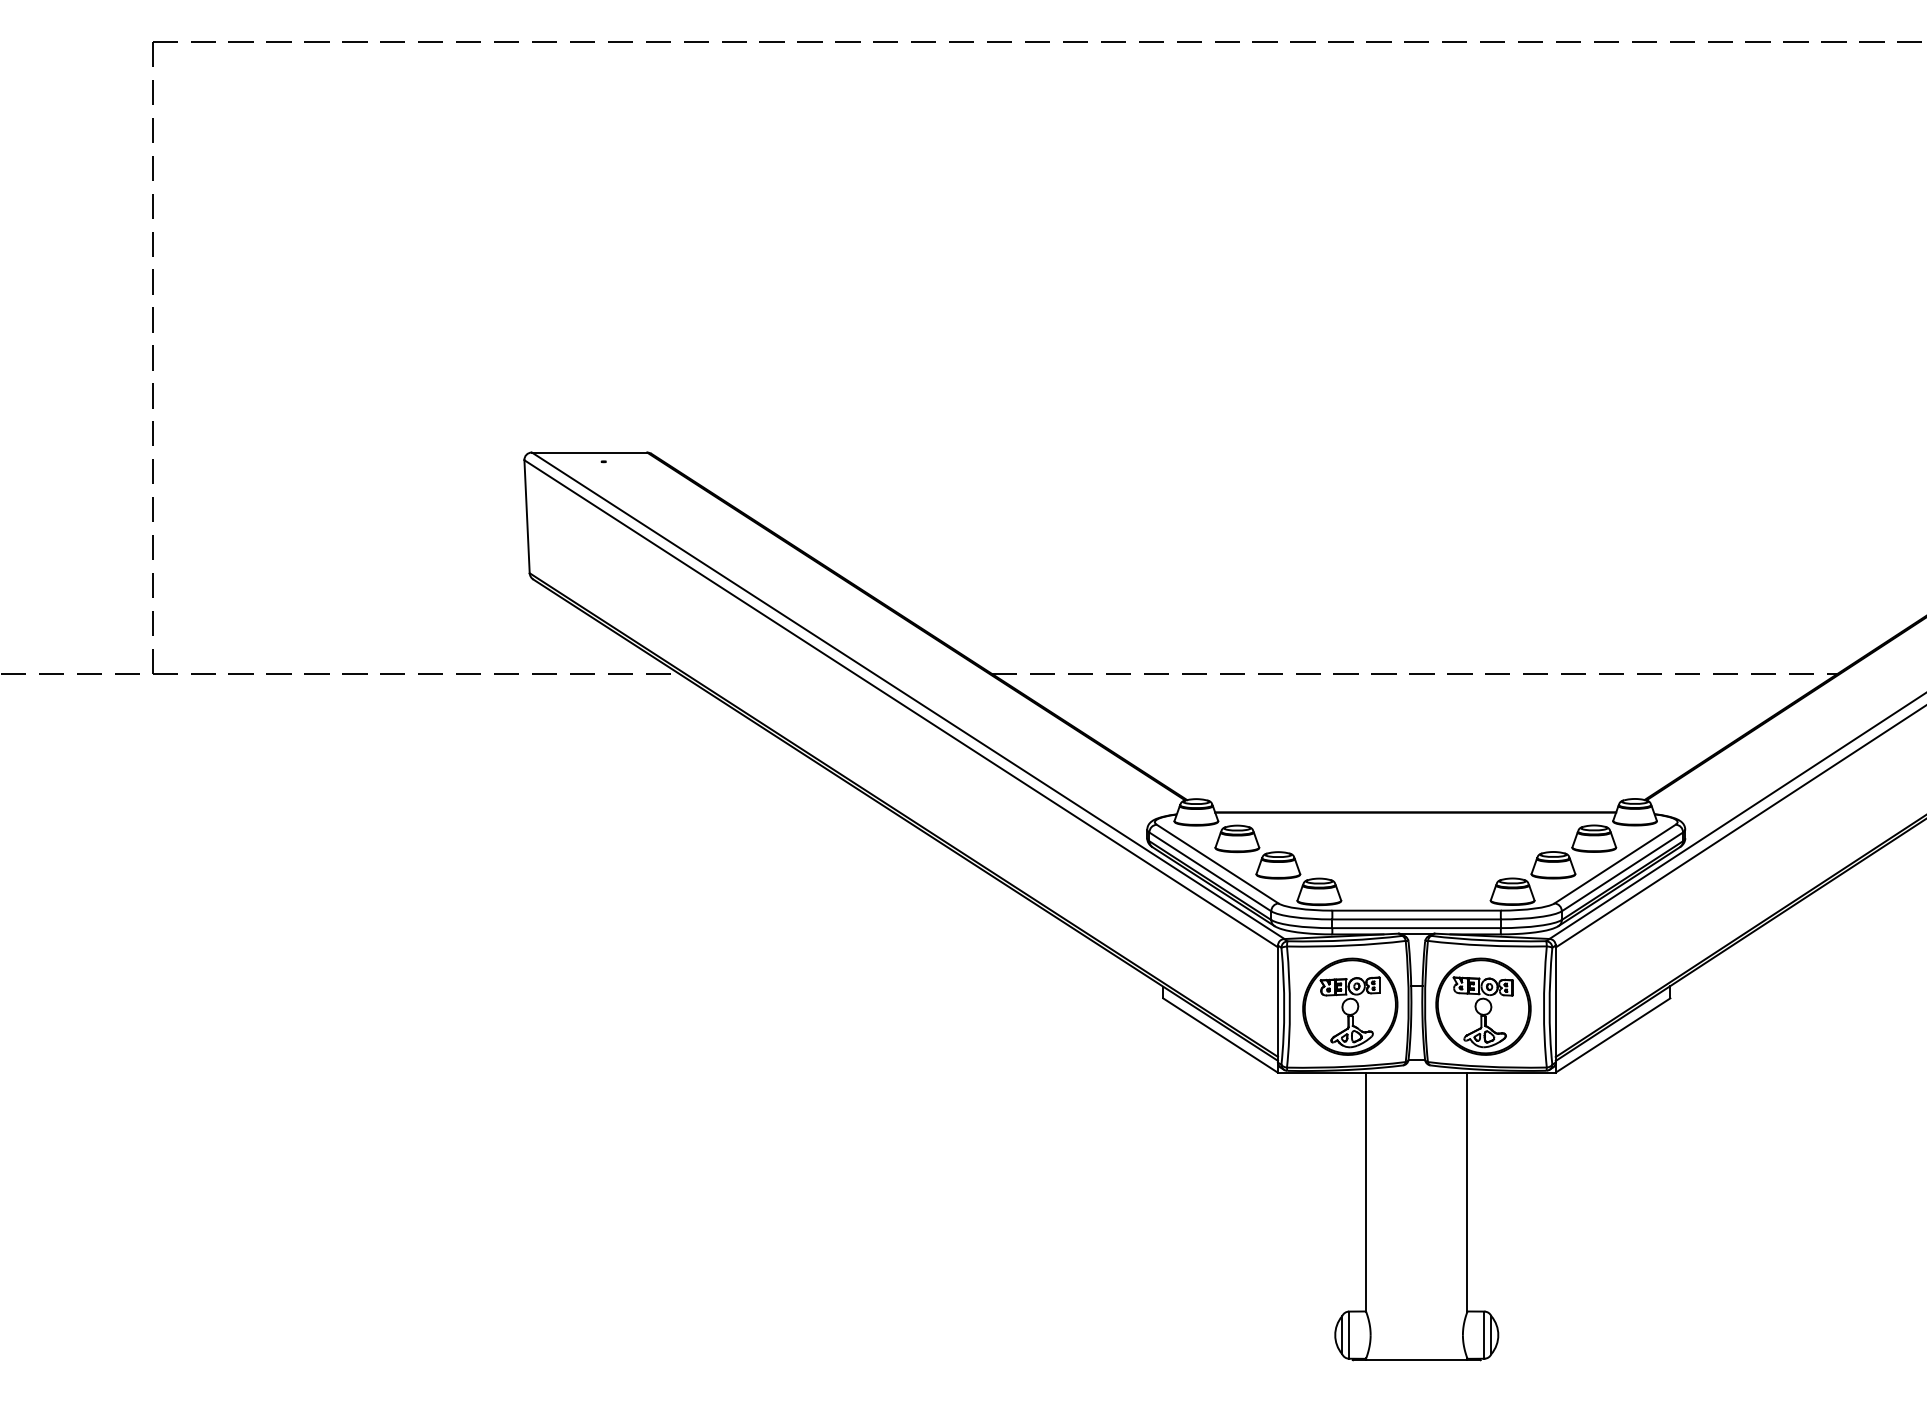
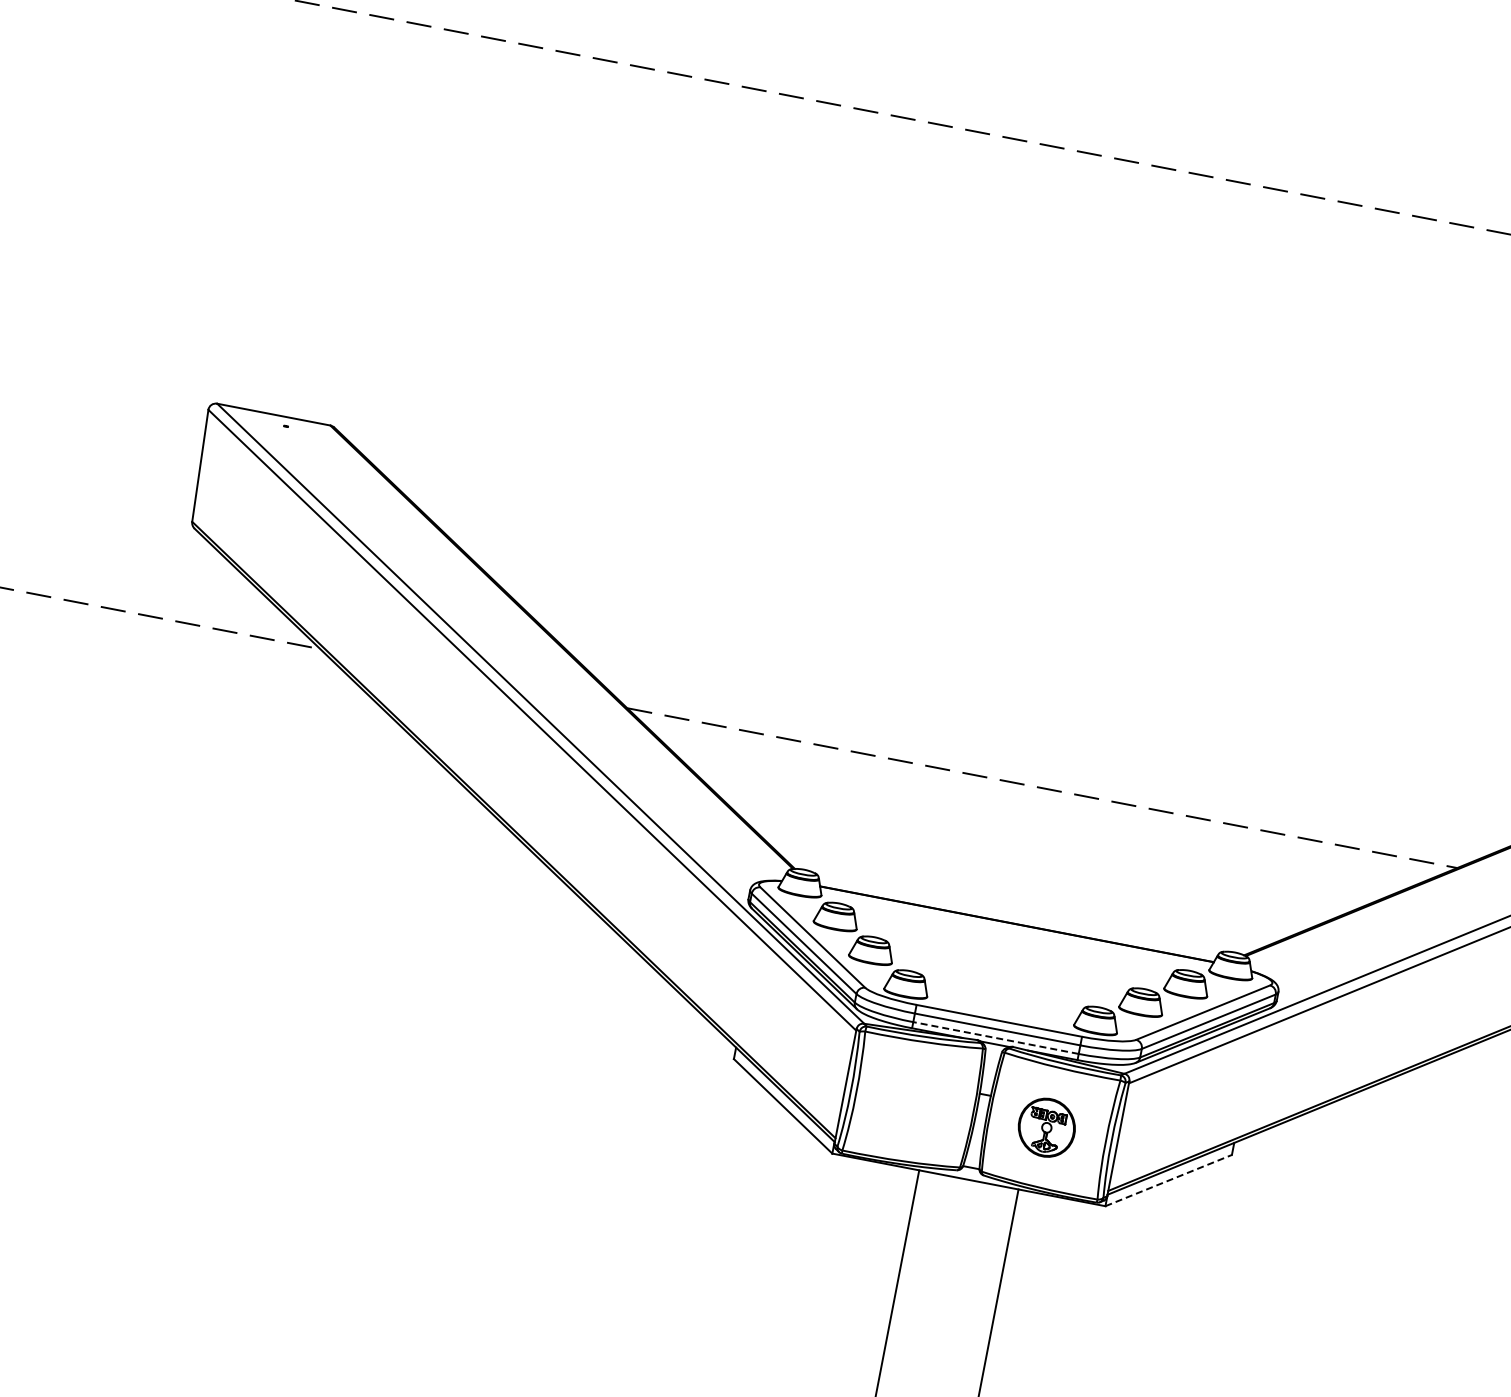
line: (1416, 928) -> (995, 1038), solid -> dashed
part: (1350, 1006) -> (916, 1102), removed
part: (1483, 1006) -> (1046, 1127), size x0.6
line: (1613, 1035) -> (1169, 1180), solid -> dashed

